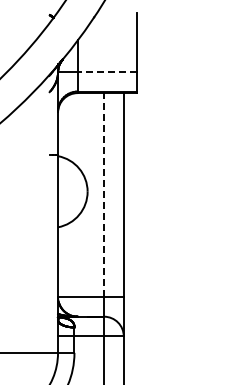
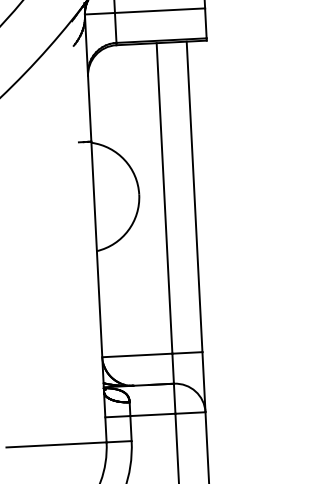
line: (107, 71) -> (160, 10), dashed -> solid
line: (104, 195) -> (165, 199), dashed -> solid

